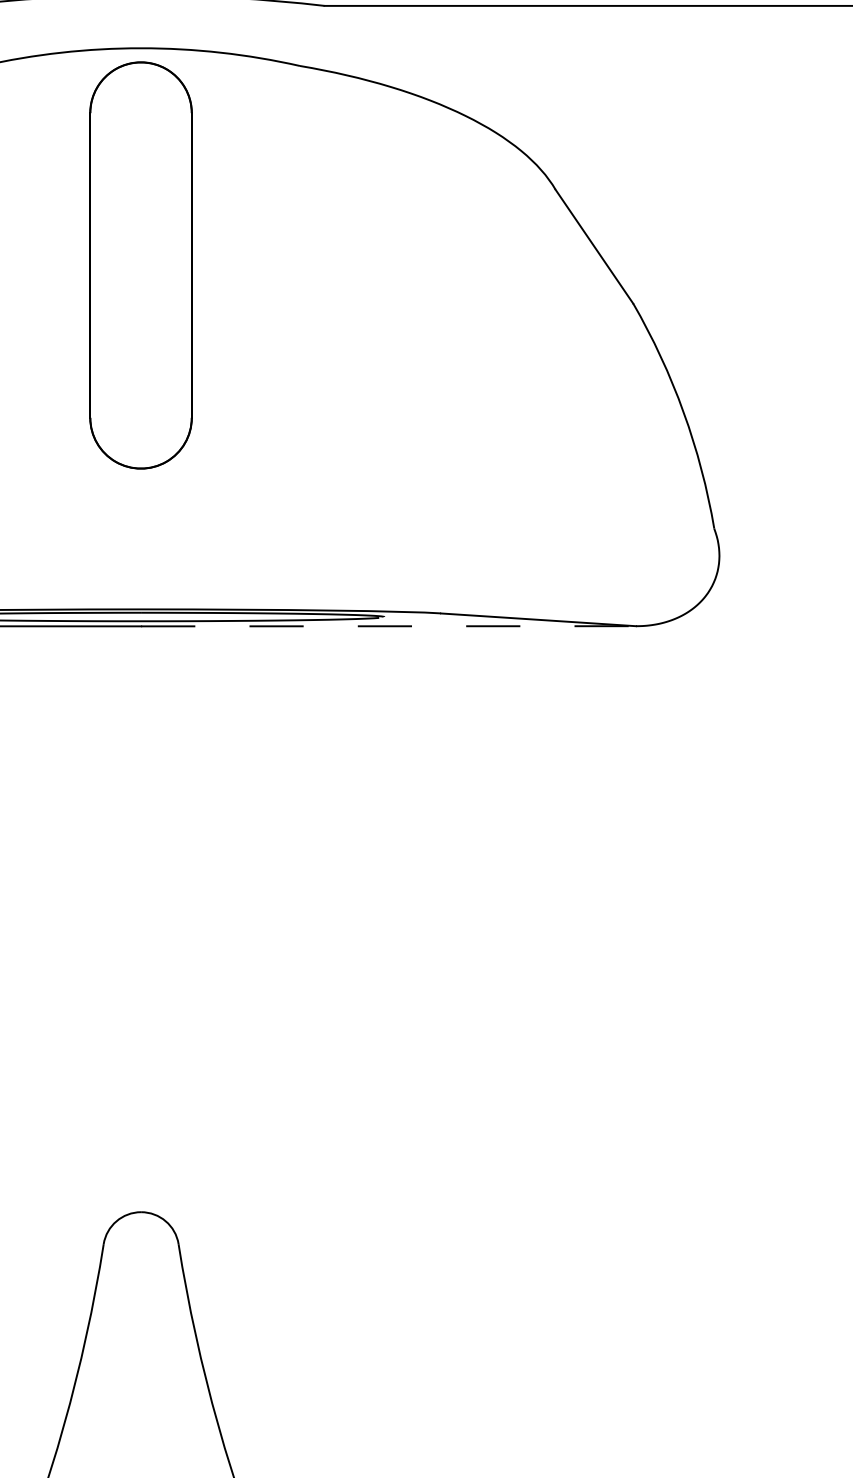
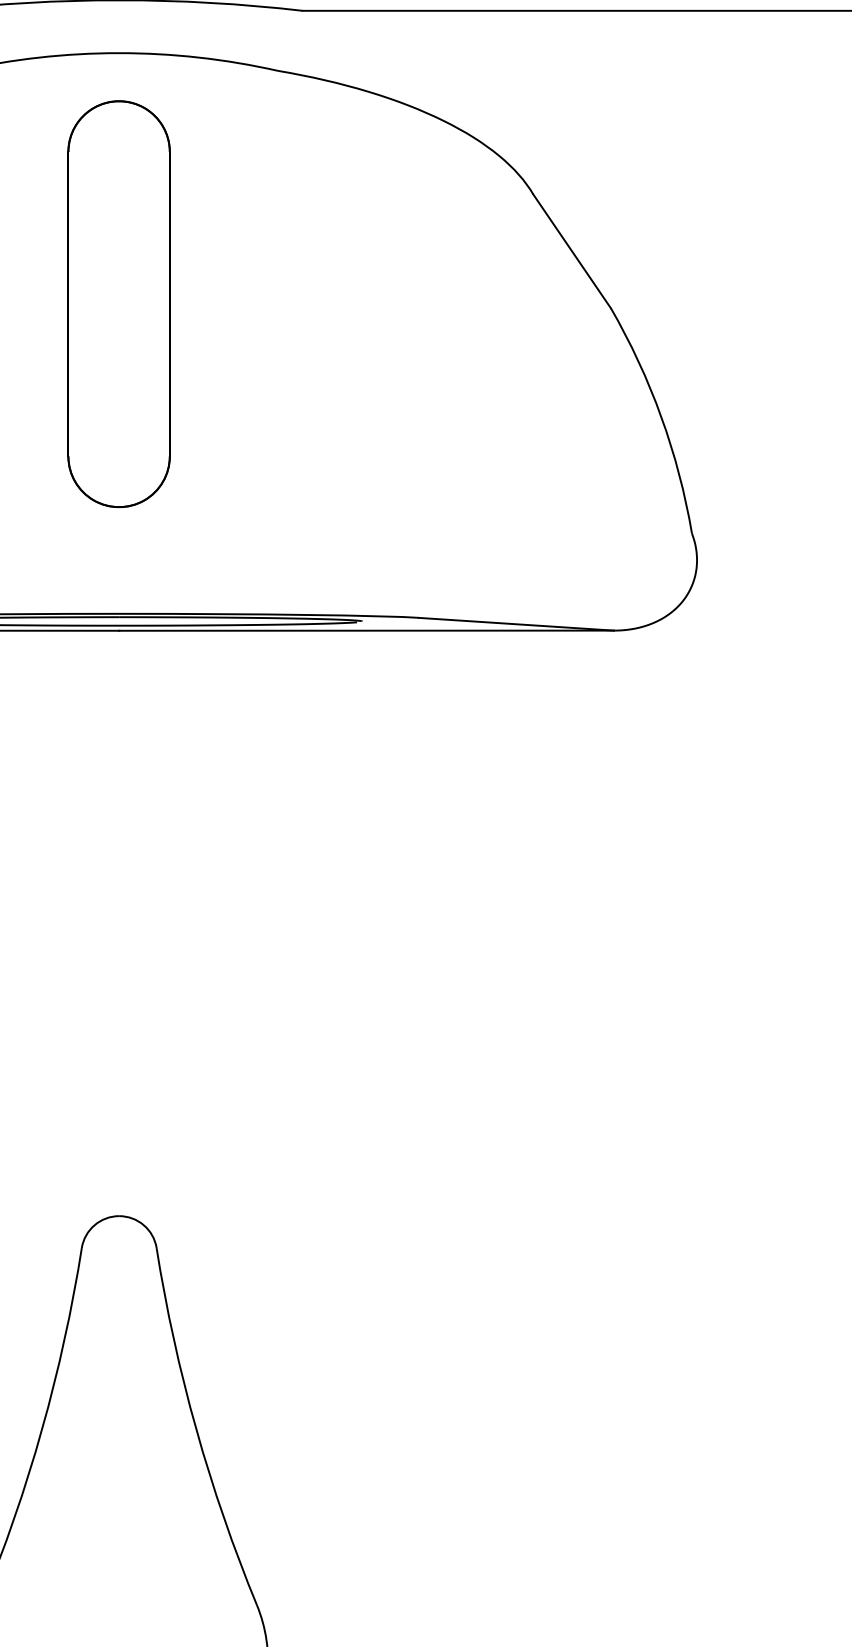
part: (140, 264) -> (118, 303), moved
line: (388, 626) -> (366, 630), dashed -> solid

